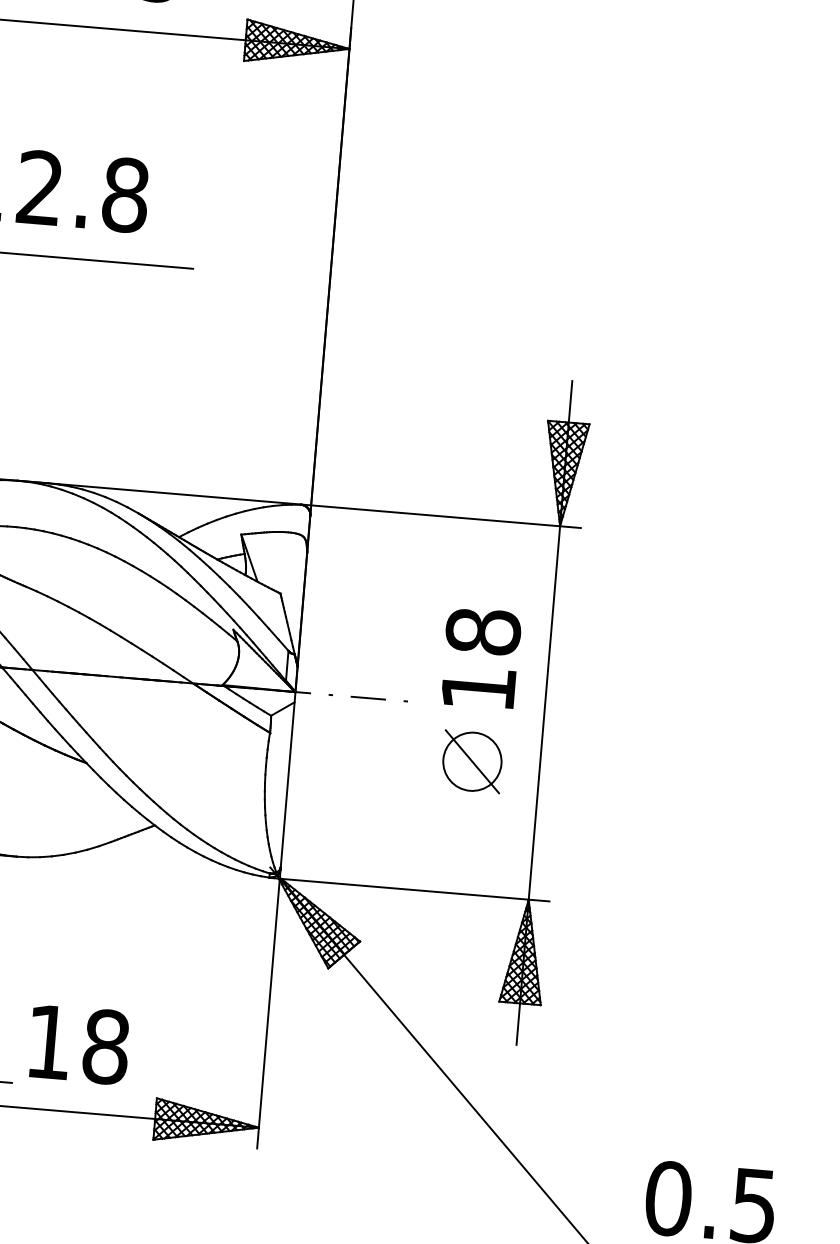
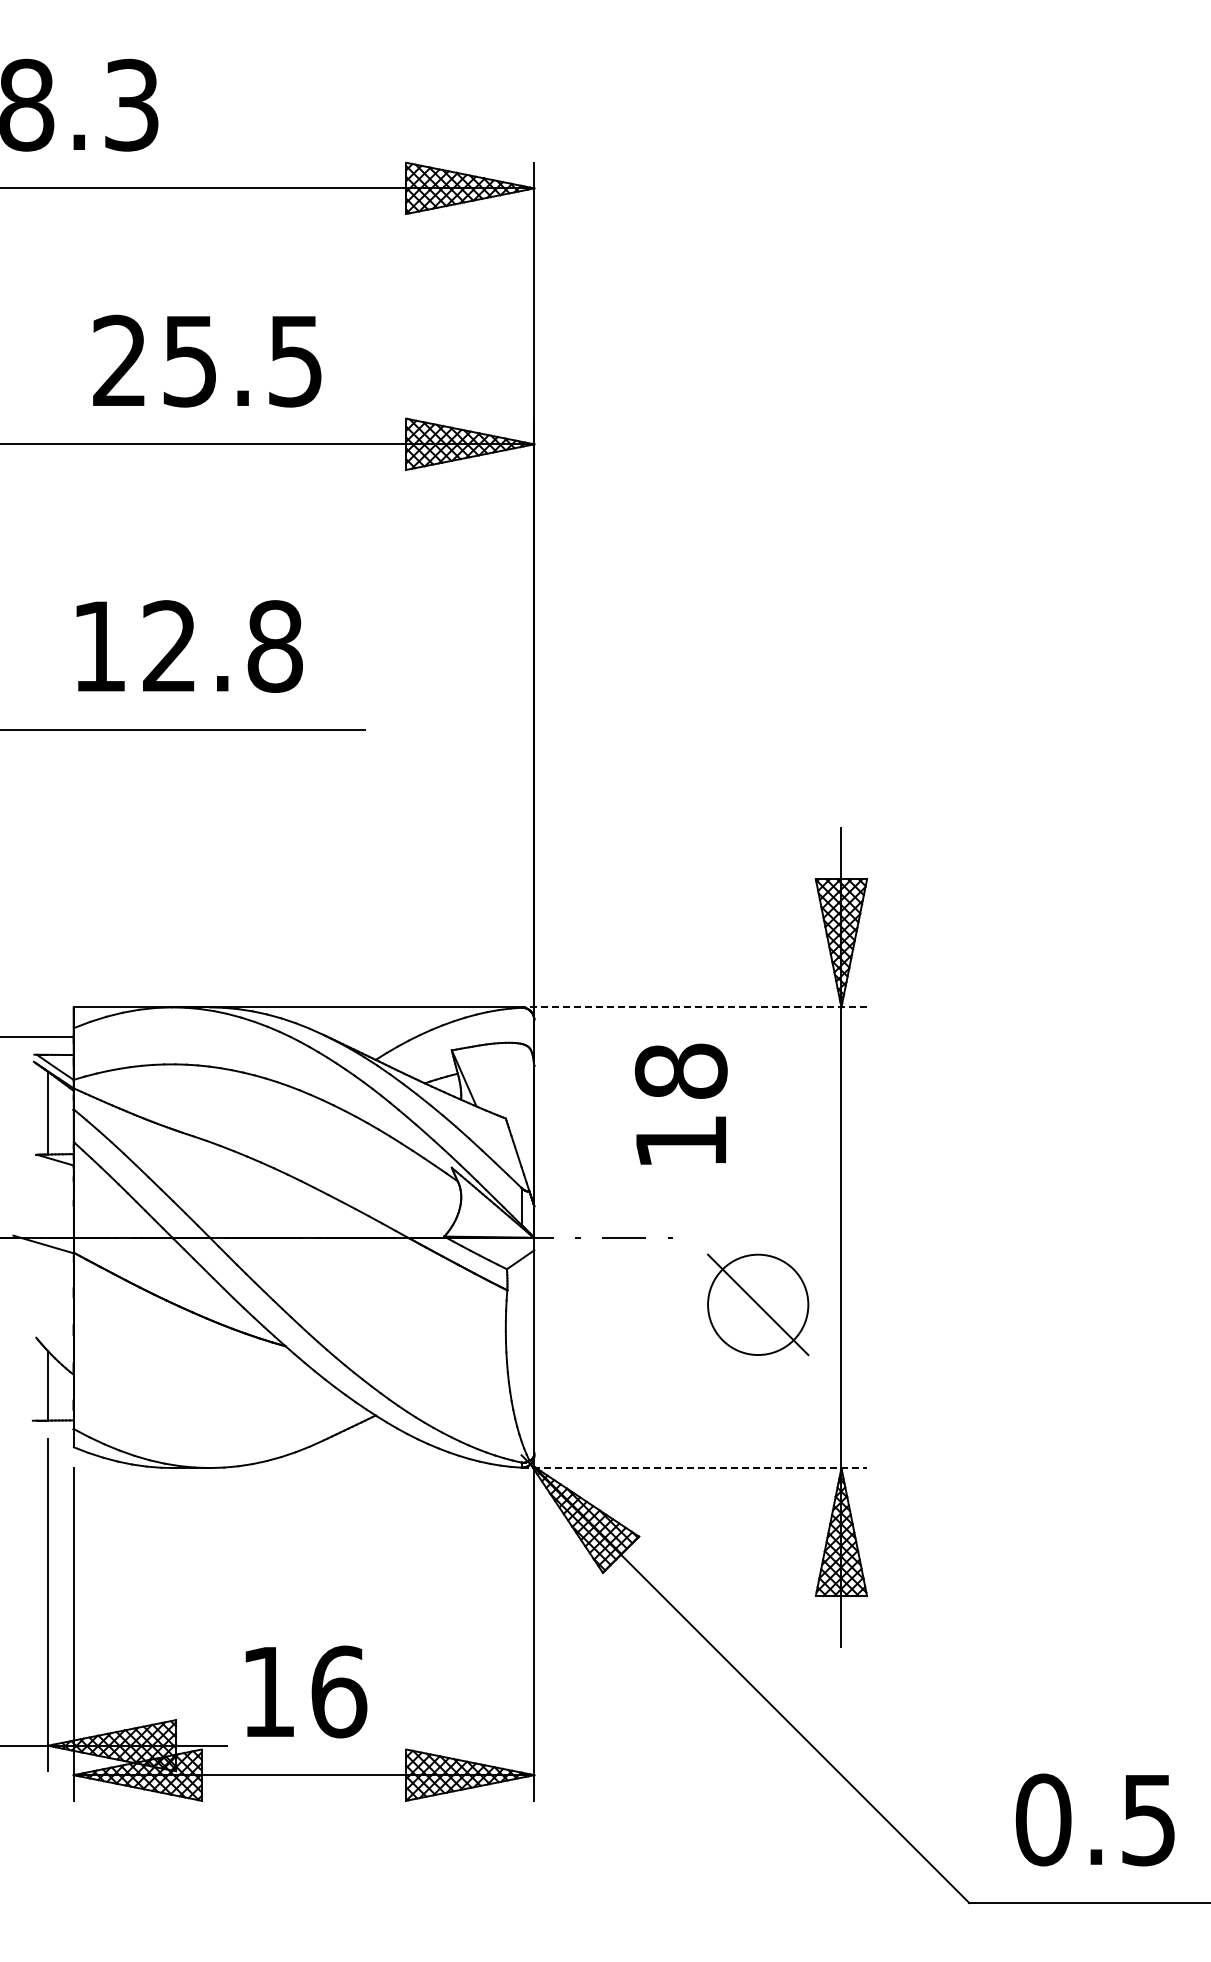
line: (440, 516) -> (694, 1007), solid -> dashed
text: (481, 657) -> (681, 1103), moved
part: (472, 761) -> (758, 1304), size x1.4
line: (409, 890) -> (694, 1468), solid -> dashed
text: (106, 1046) -> (339, 1691), 18 -> 16

